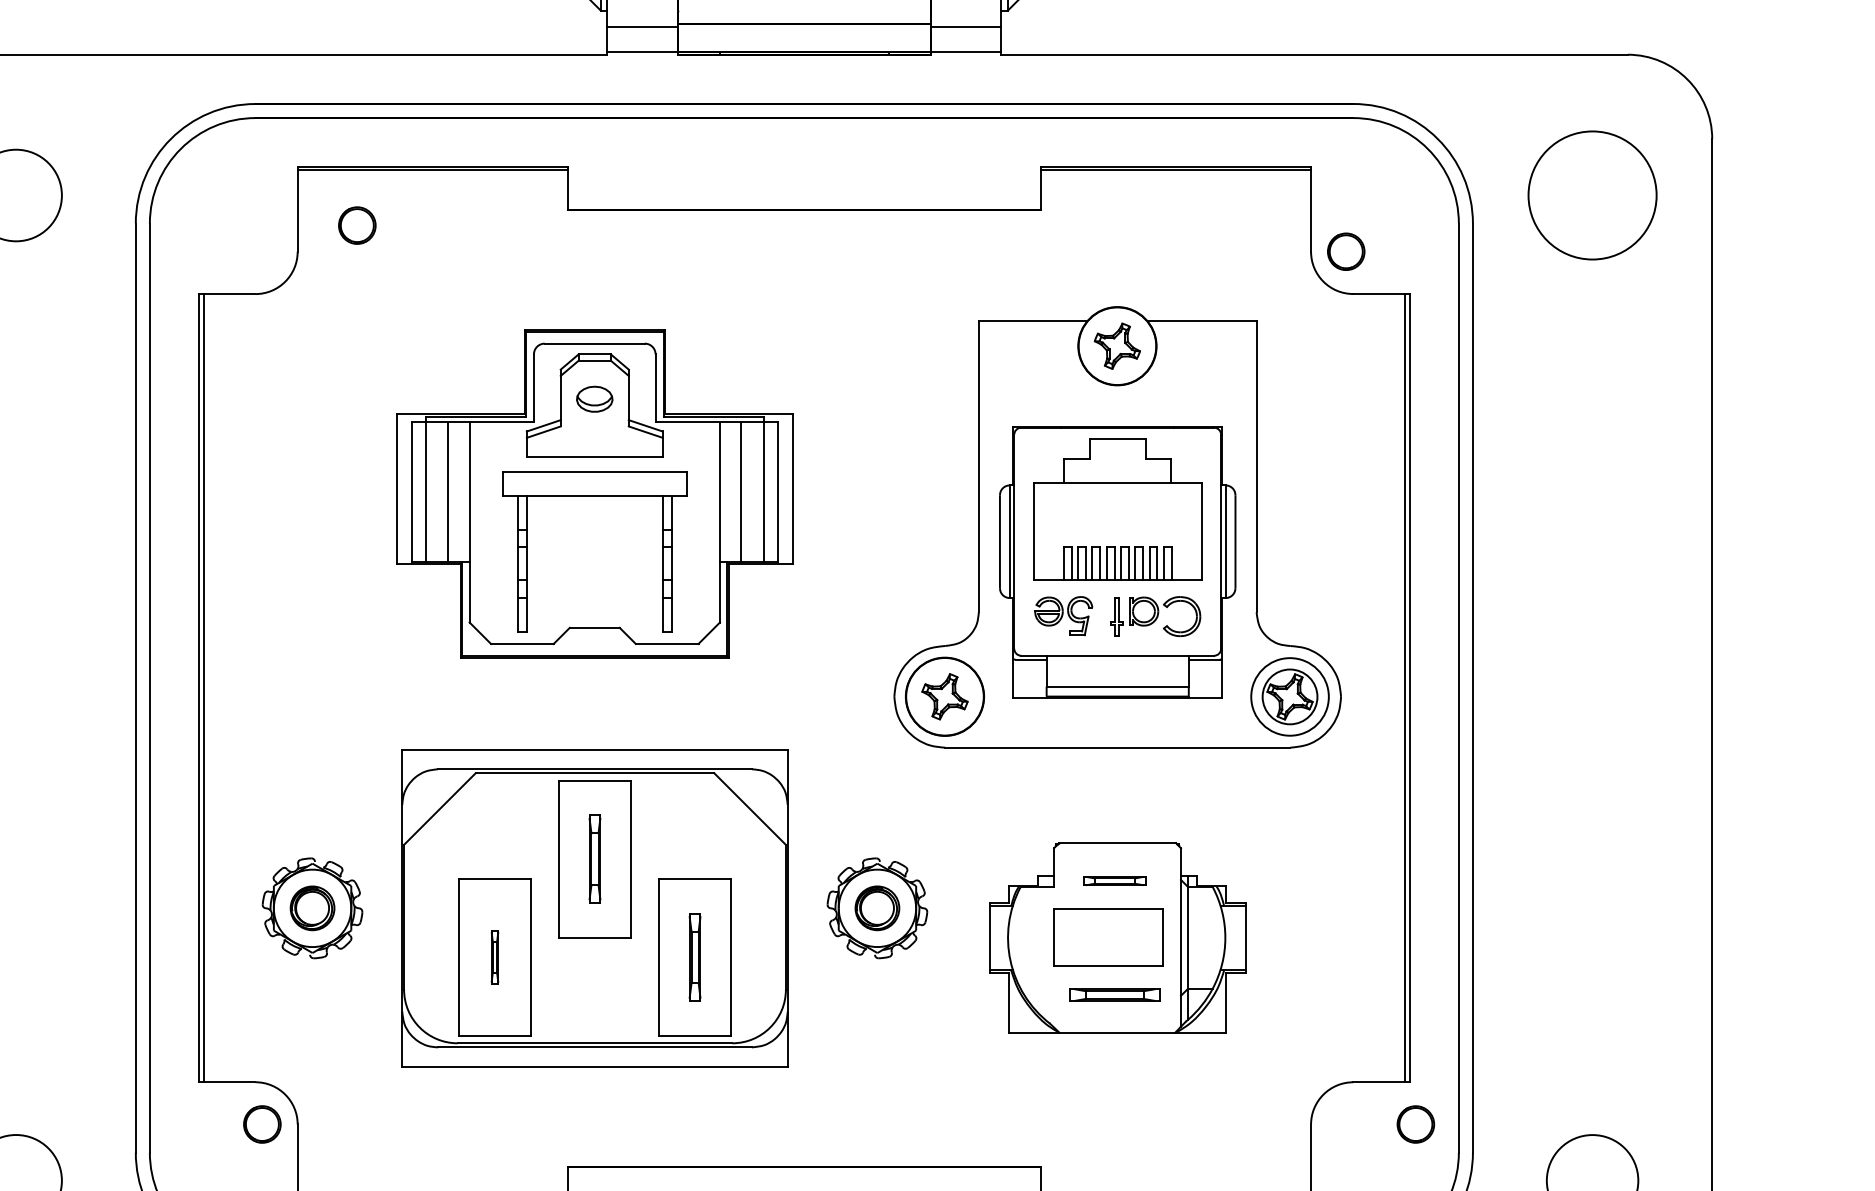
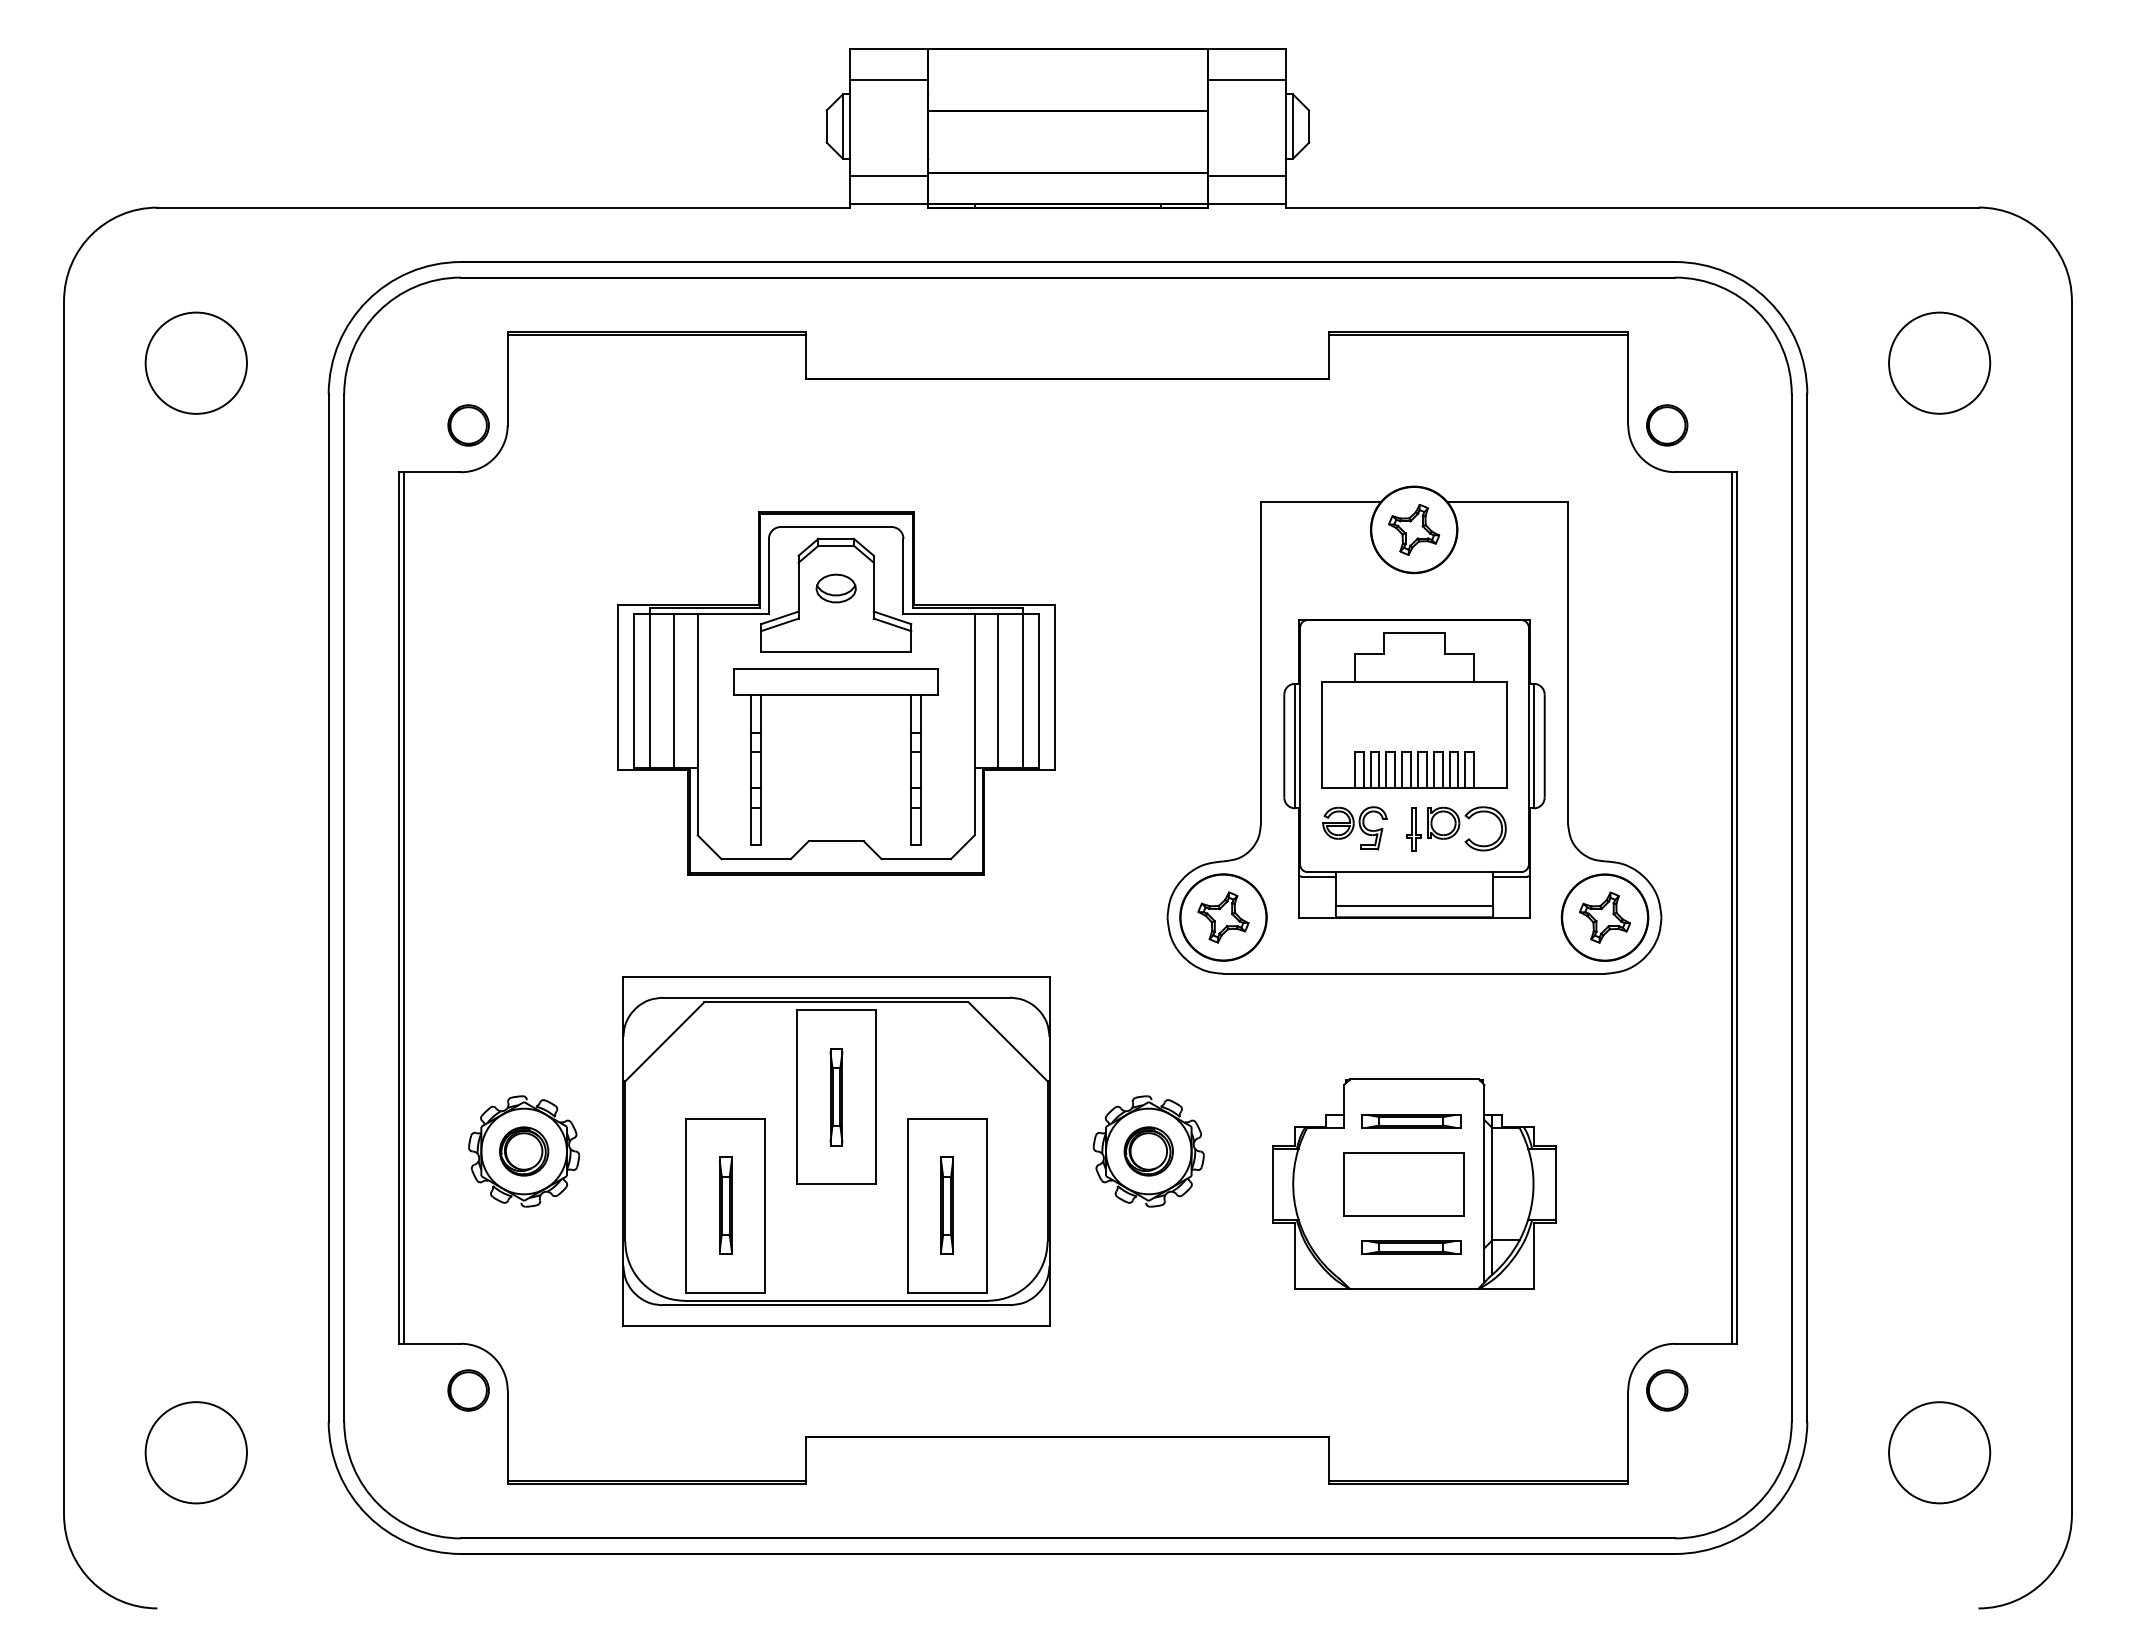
circle: (1592, 194) -> (1939, 362), size x0.71
part: (357, 225) -> (468, 425), moved
circle: (1289, 696) -> (1604, 917), size x1.43
part: (1115, 881) -> (1411, 1121), size x1.43
part: (494, 957) -> (725, 1205), size x1.67
part: (1416, 1124) -> (1667, 1390), moved

